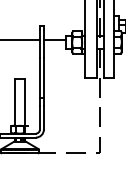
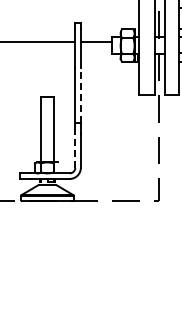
line: (43, 78) -> (80, 95), solid -> dashed
line: (40, 118) -> (75, 151), solid -> dashed

